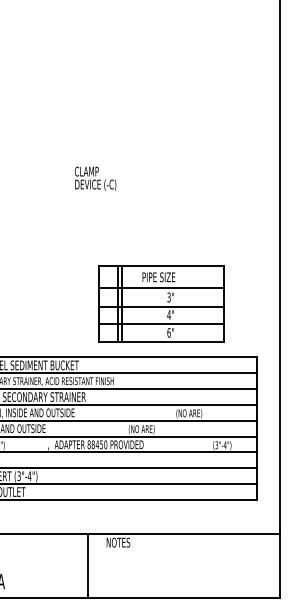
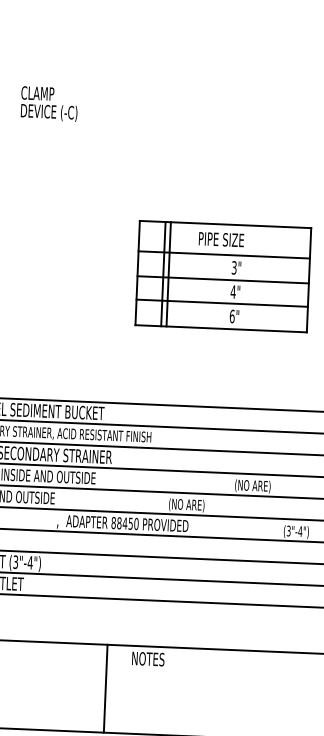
text: (95, 178) -> (49, 103), moved
part: (161, 303) -> (223, 275), moved

